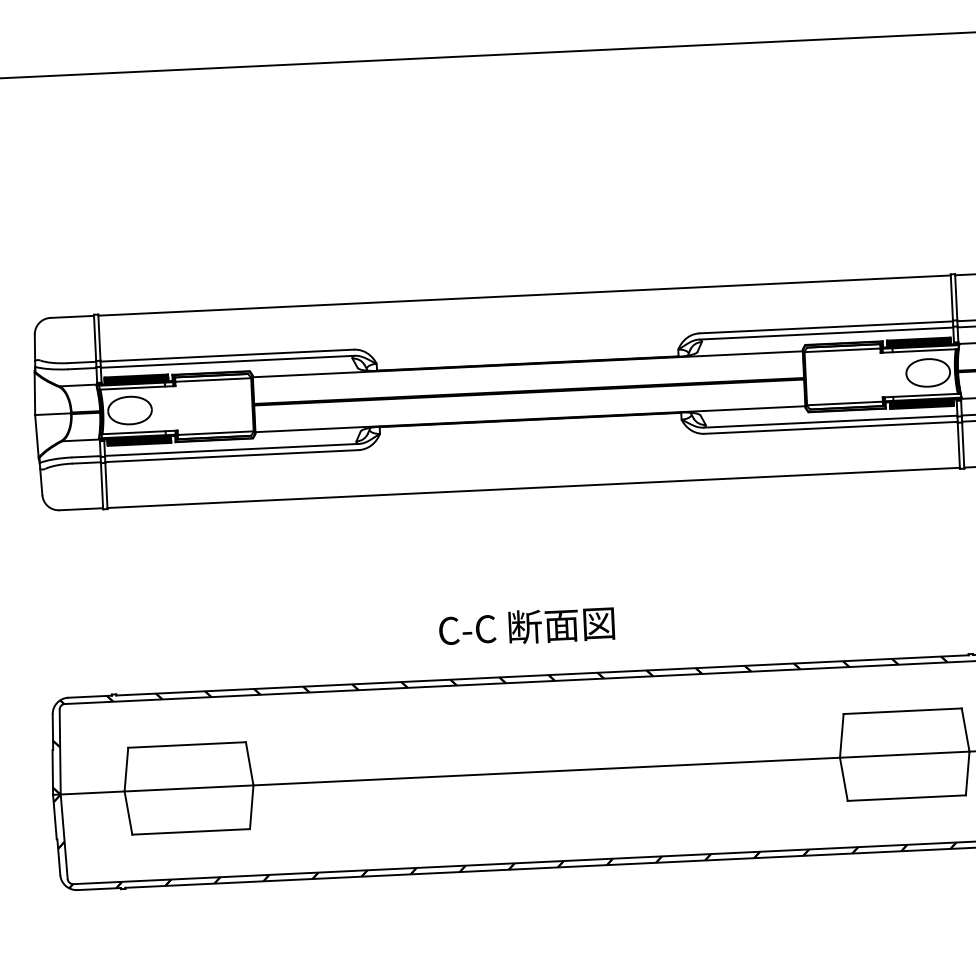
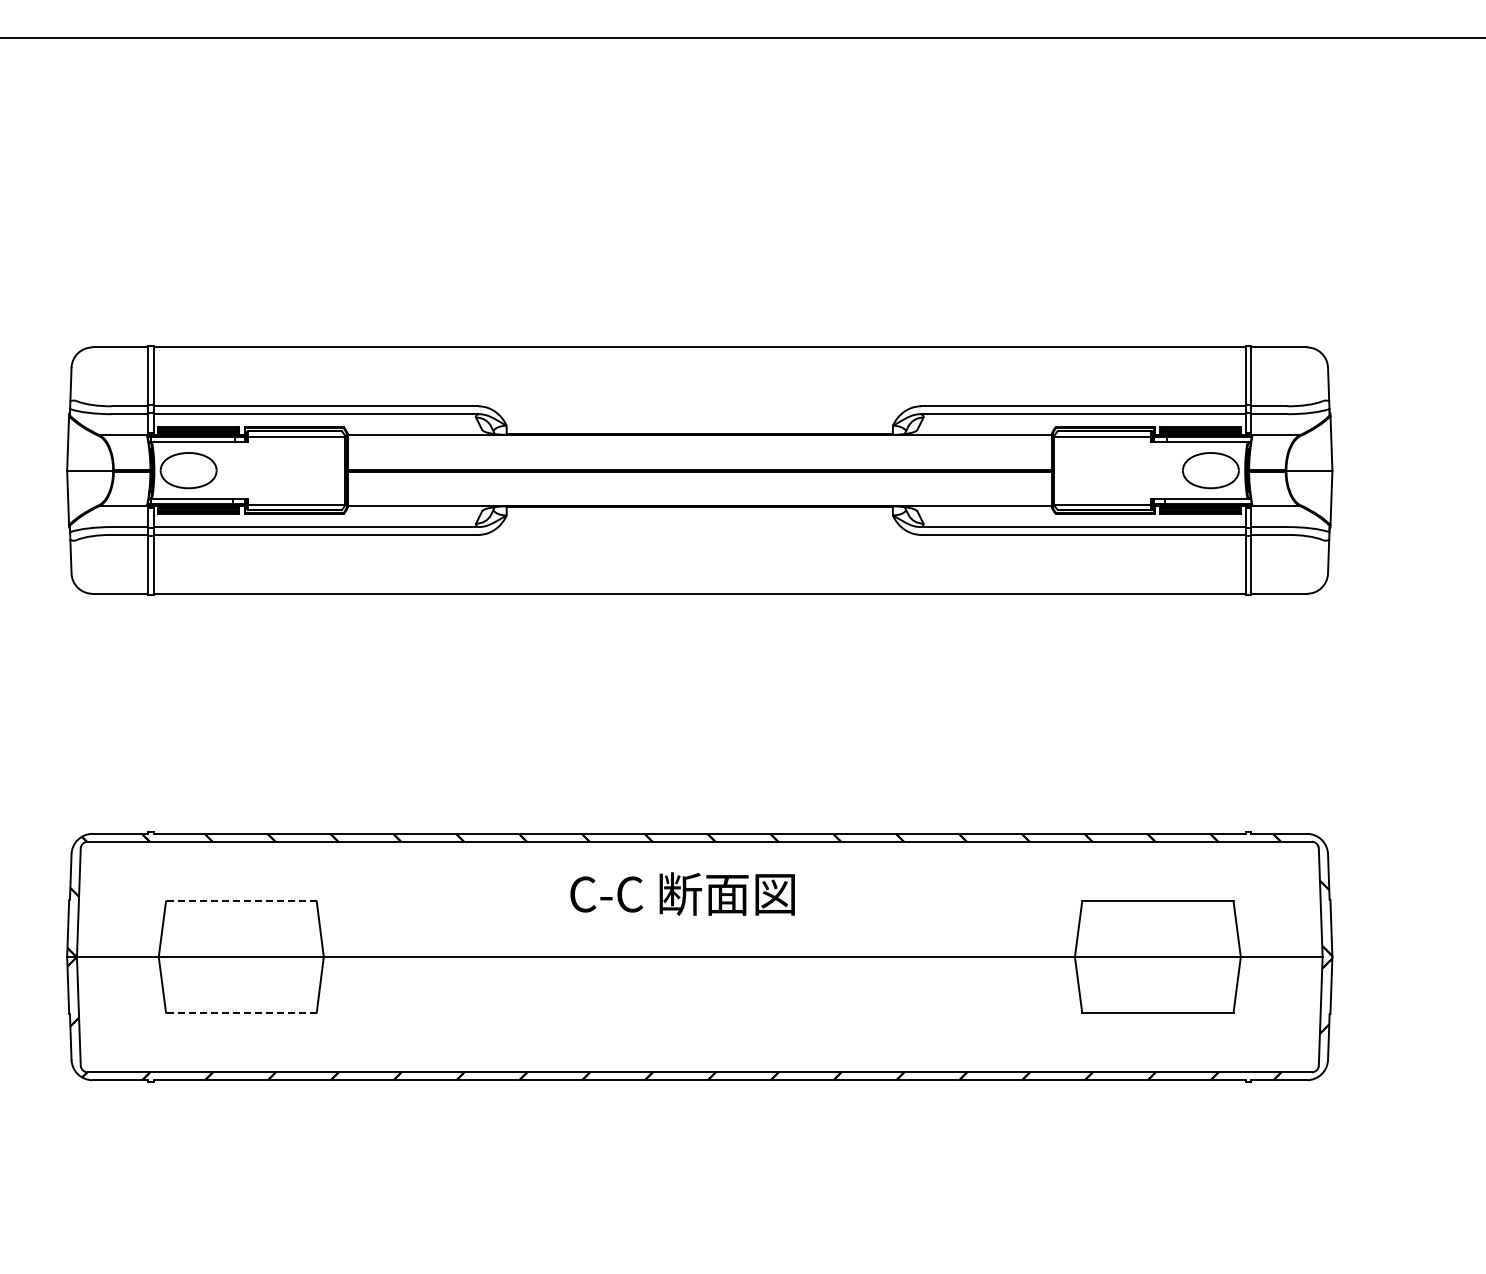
text: (526, 626) -> (682, 893), moved
line: (186, 745) -> (240, 901), solid -> dashed
line: (190, 831) -> (240, 1012), solid -> dashed

